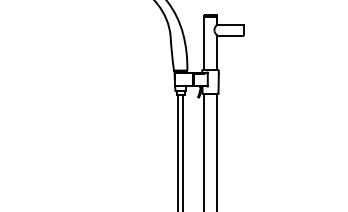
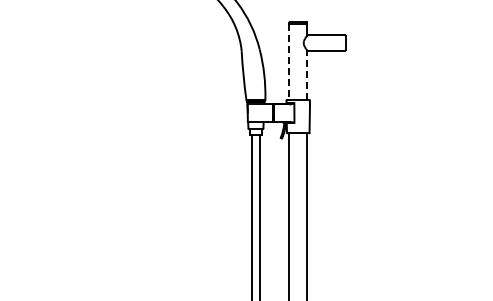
line: (204, 43) -> (289, 62), solid -> dashed
line: (217, 53) -> (307, 75), solid -> dashed

